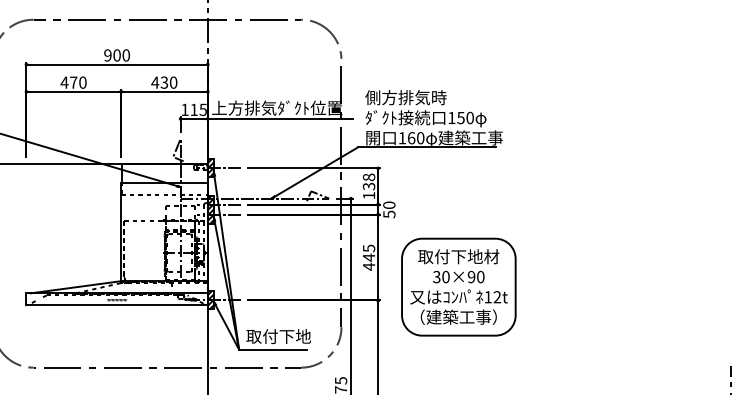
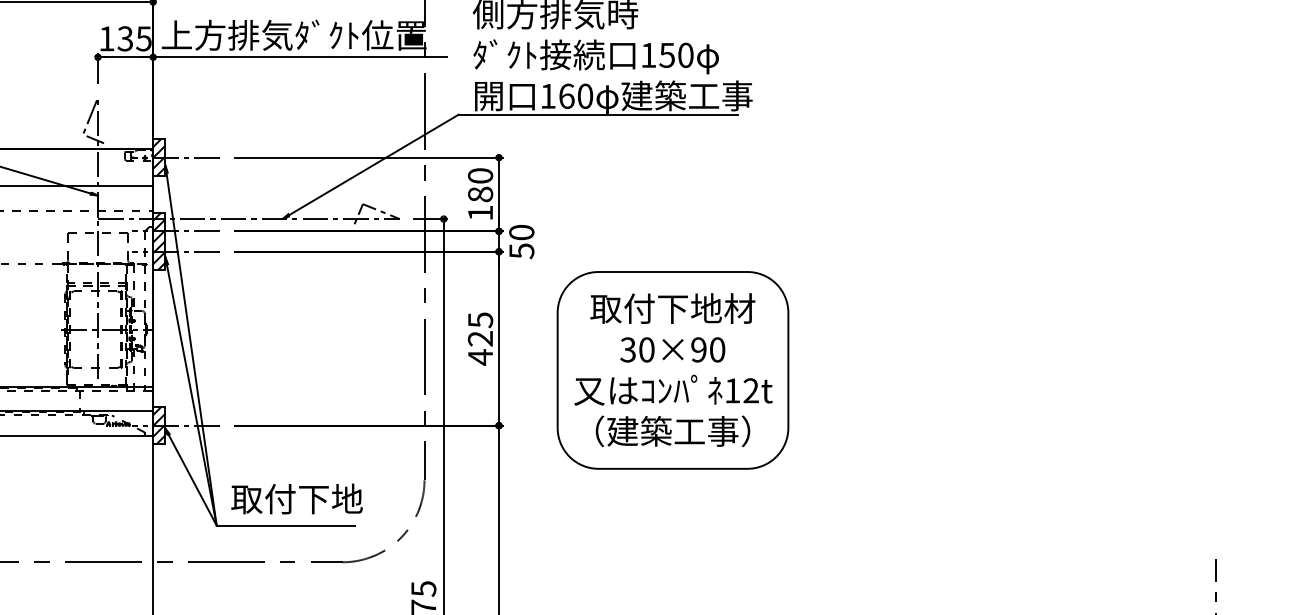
text: (193, 109) -> (124, 38), 115 -> 135
text: (368, 181) -> (479, 184), 138 -> 180
text: (368, 257) -> (479, 338), 445 -> 425
part: (458, 286) -> (672, 369), moved

